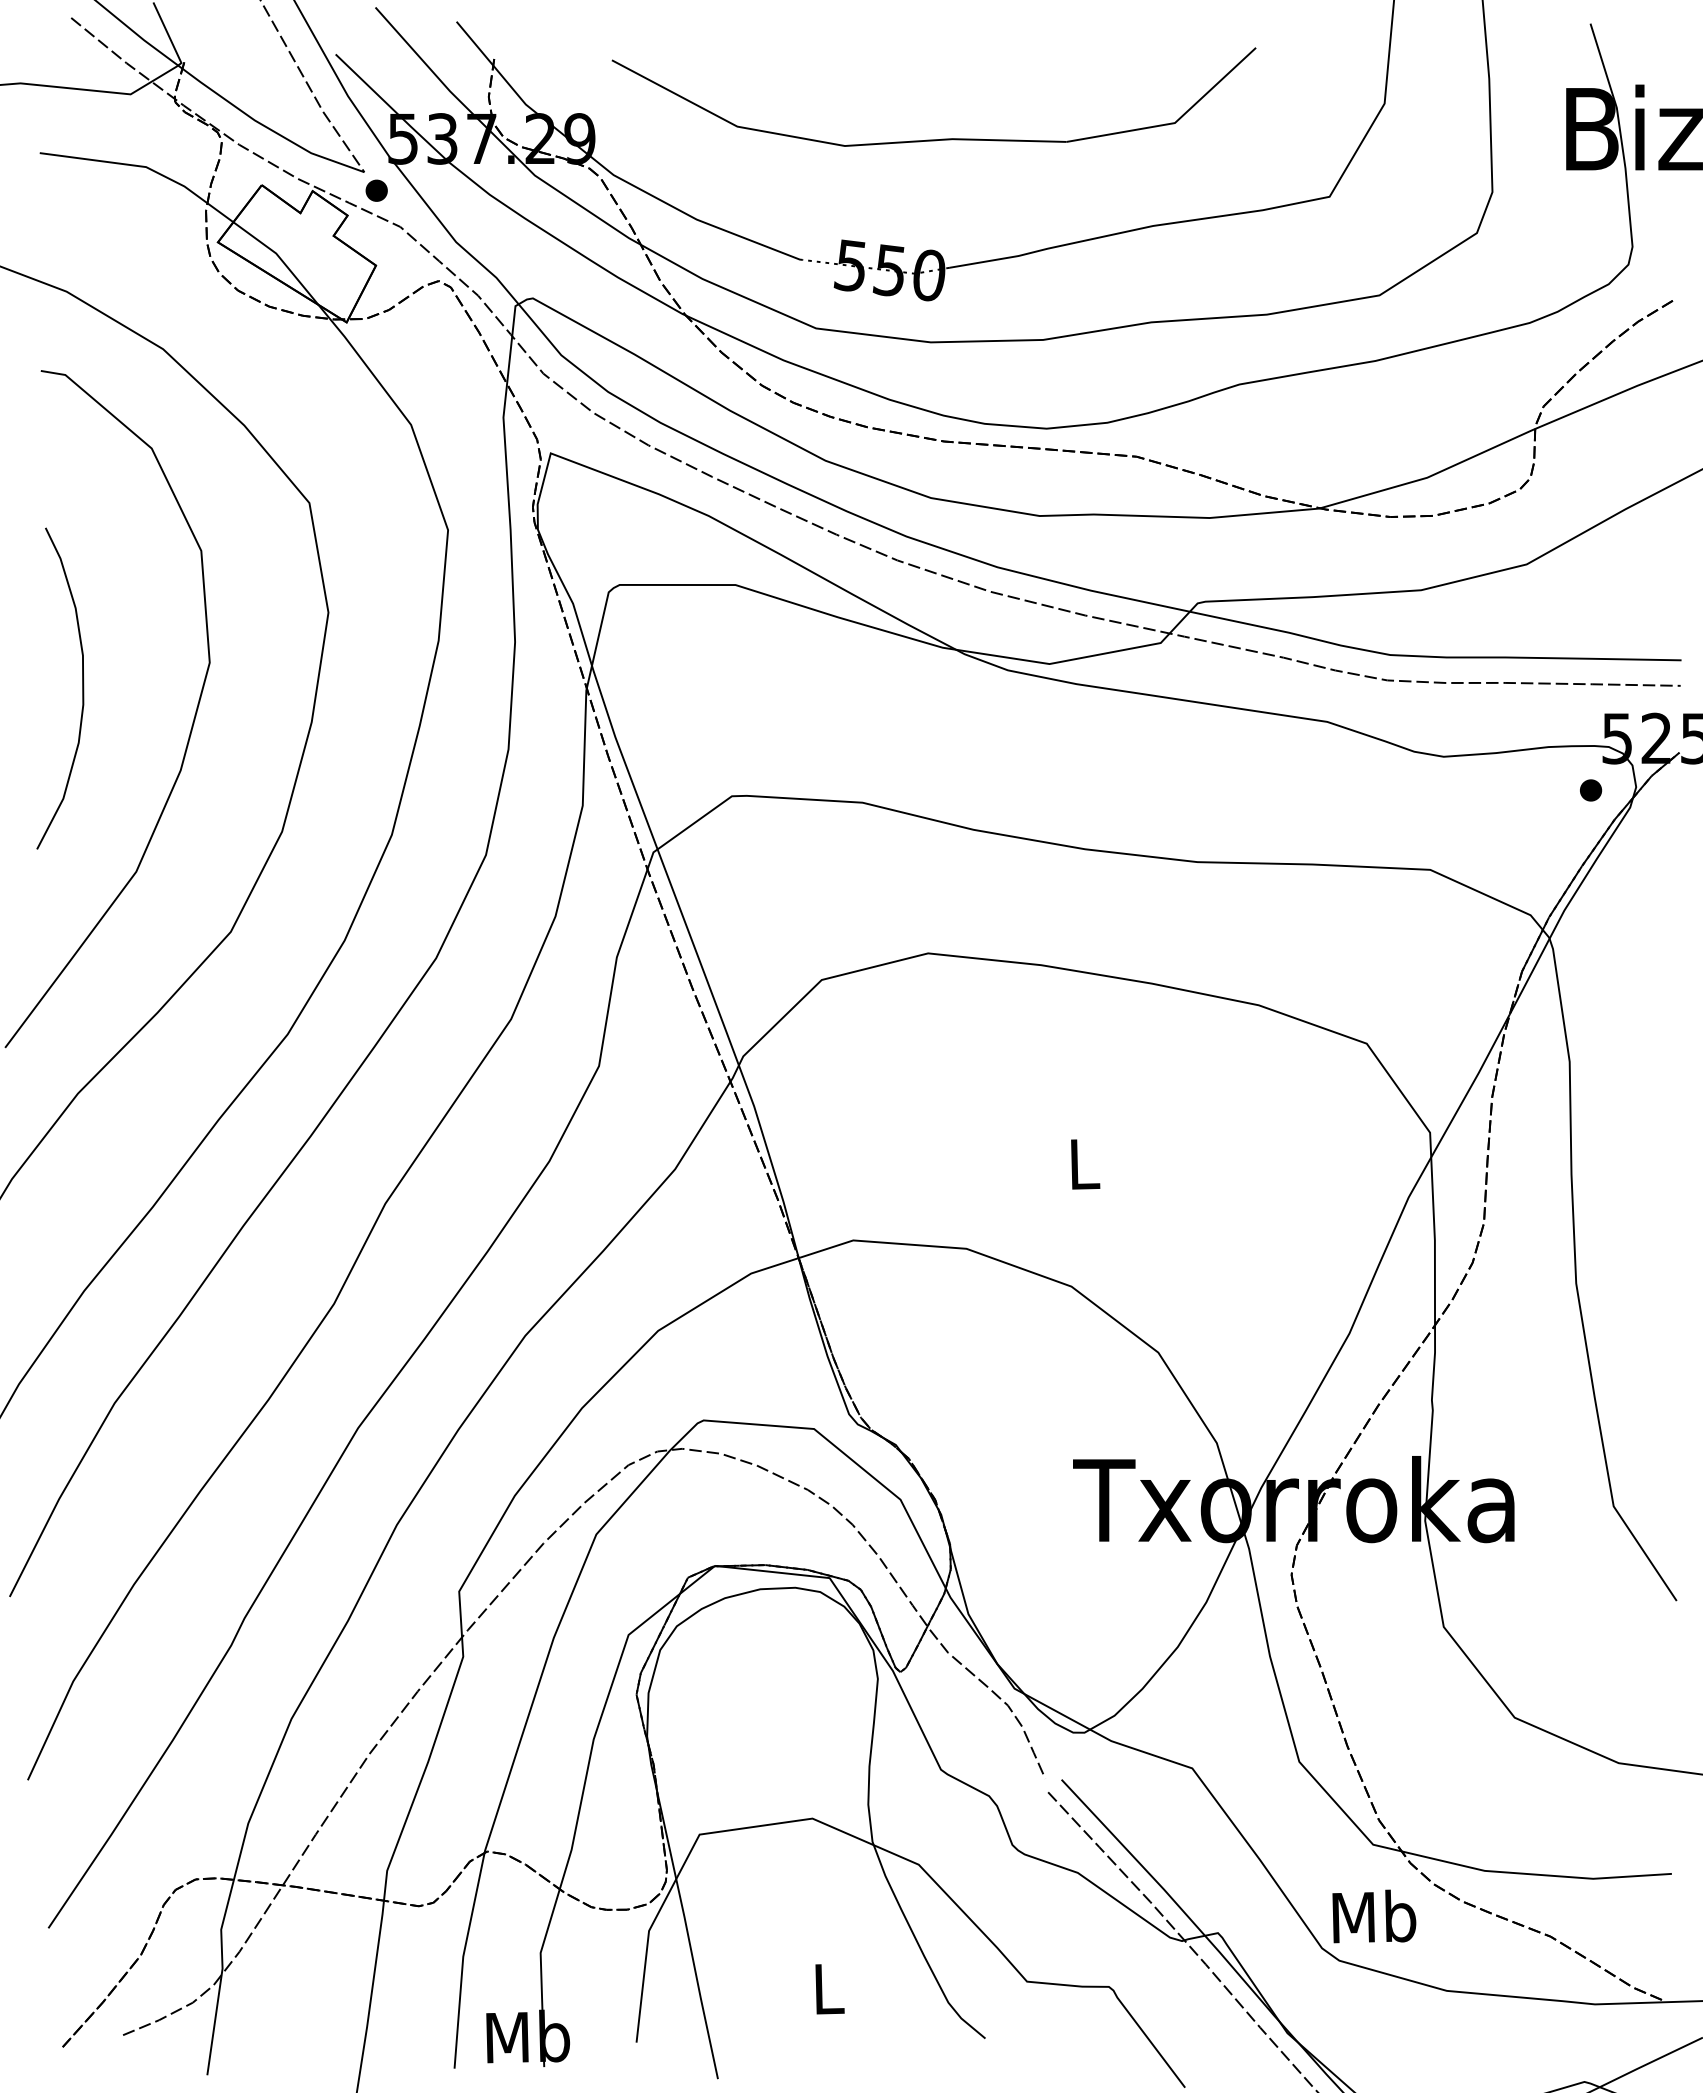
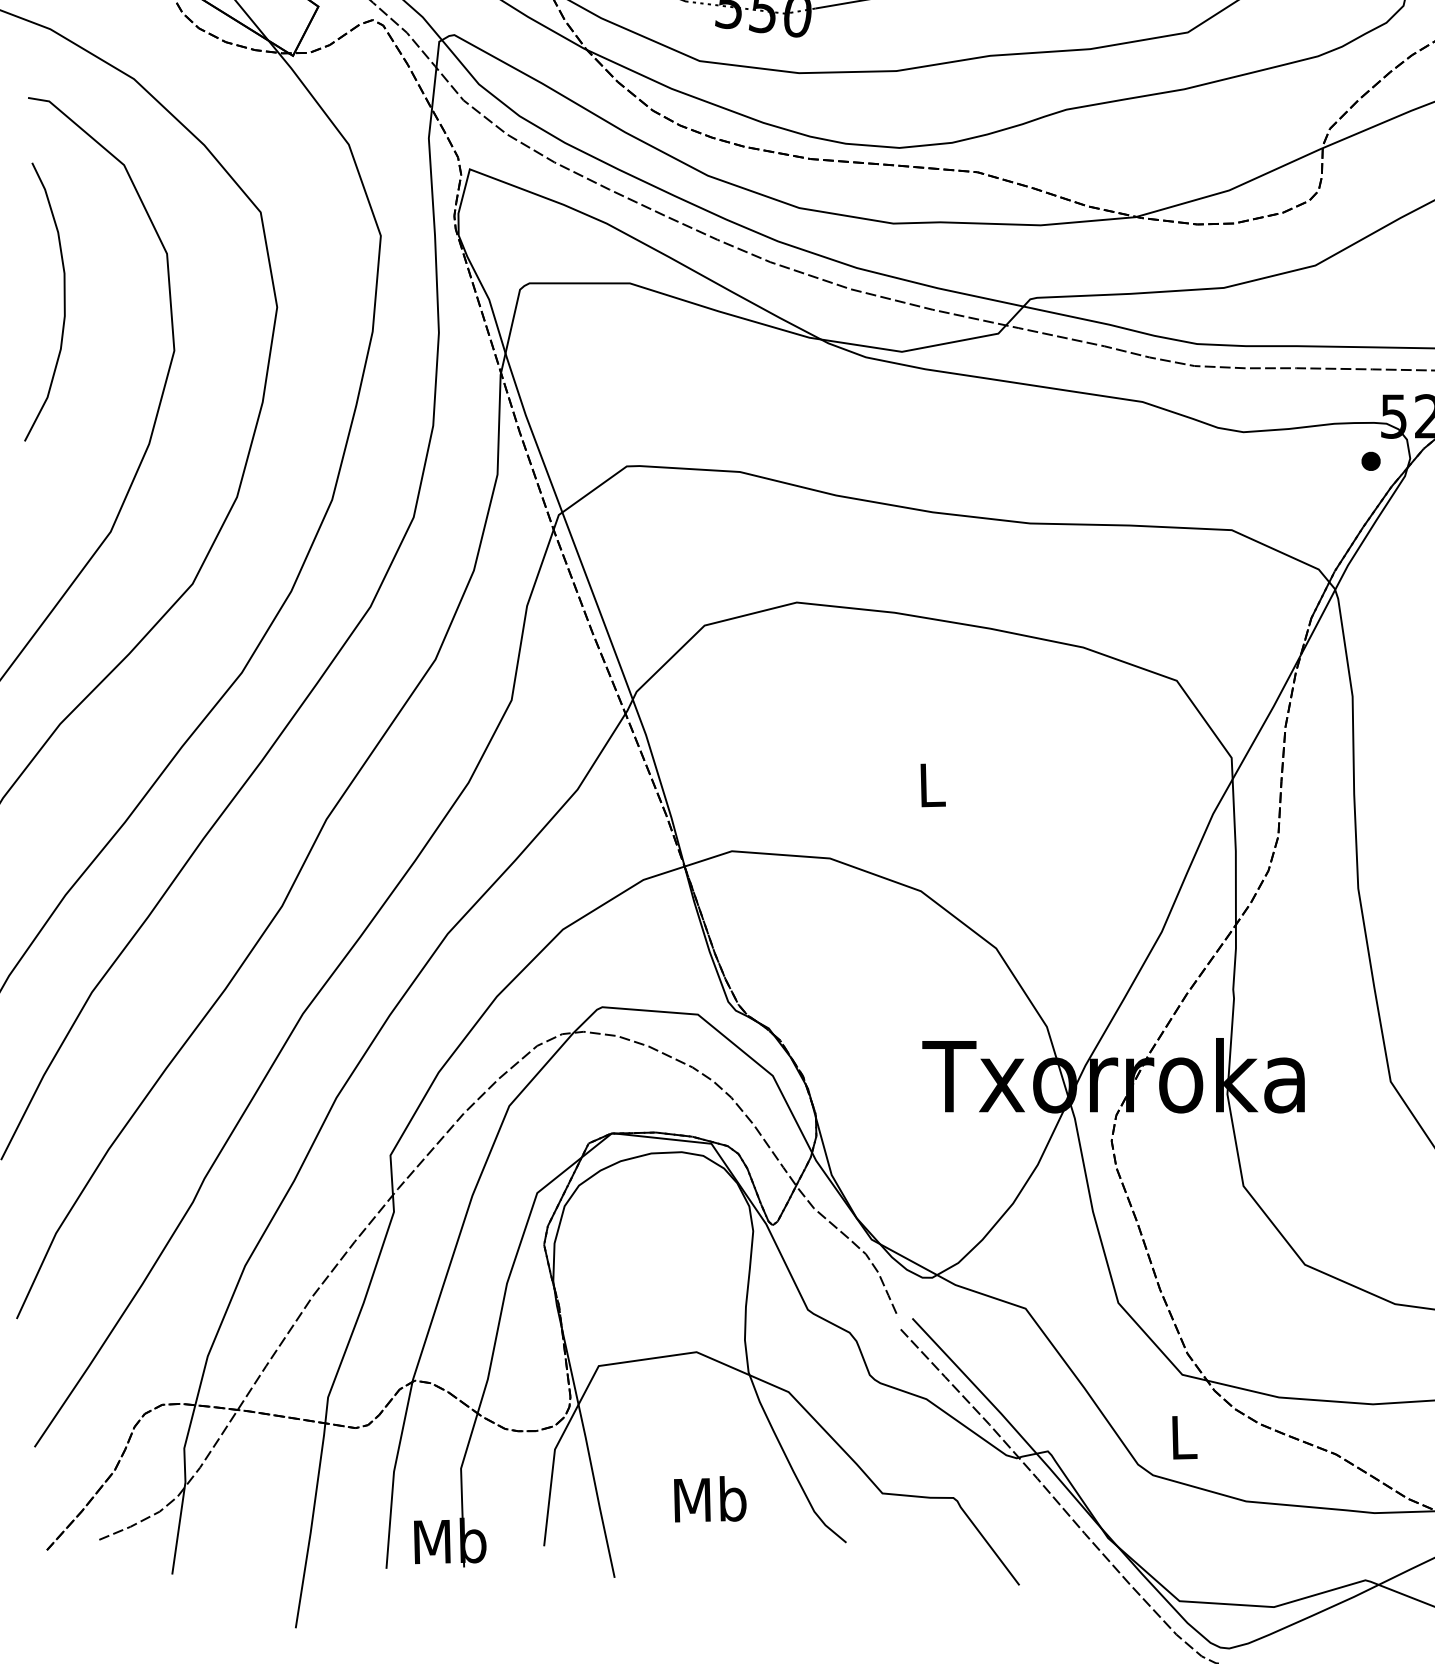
curve: (82, 688) -> (64, 302), moved
text: (1374, 1916) -> (1183, 1436), Mb -> L
text: (828, 1988) -> (710, 1499), L -> Mb

